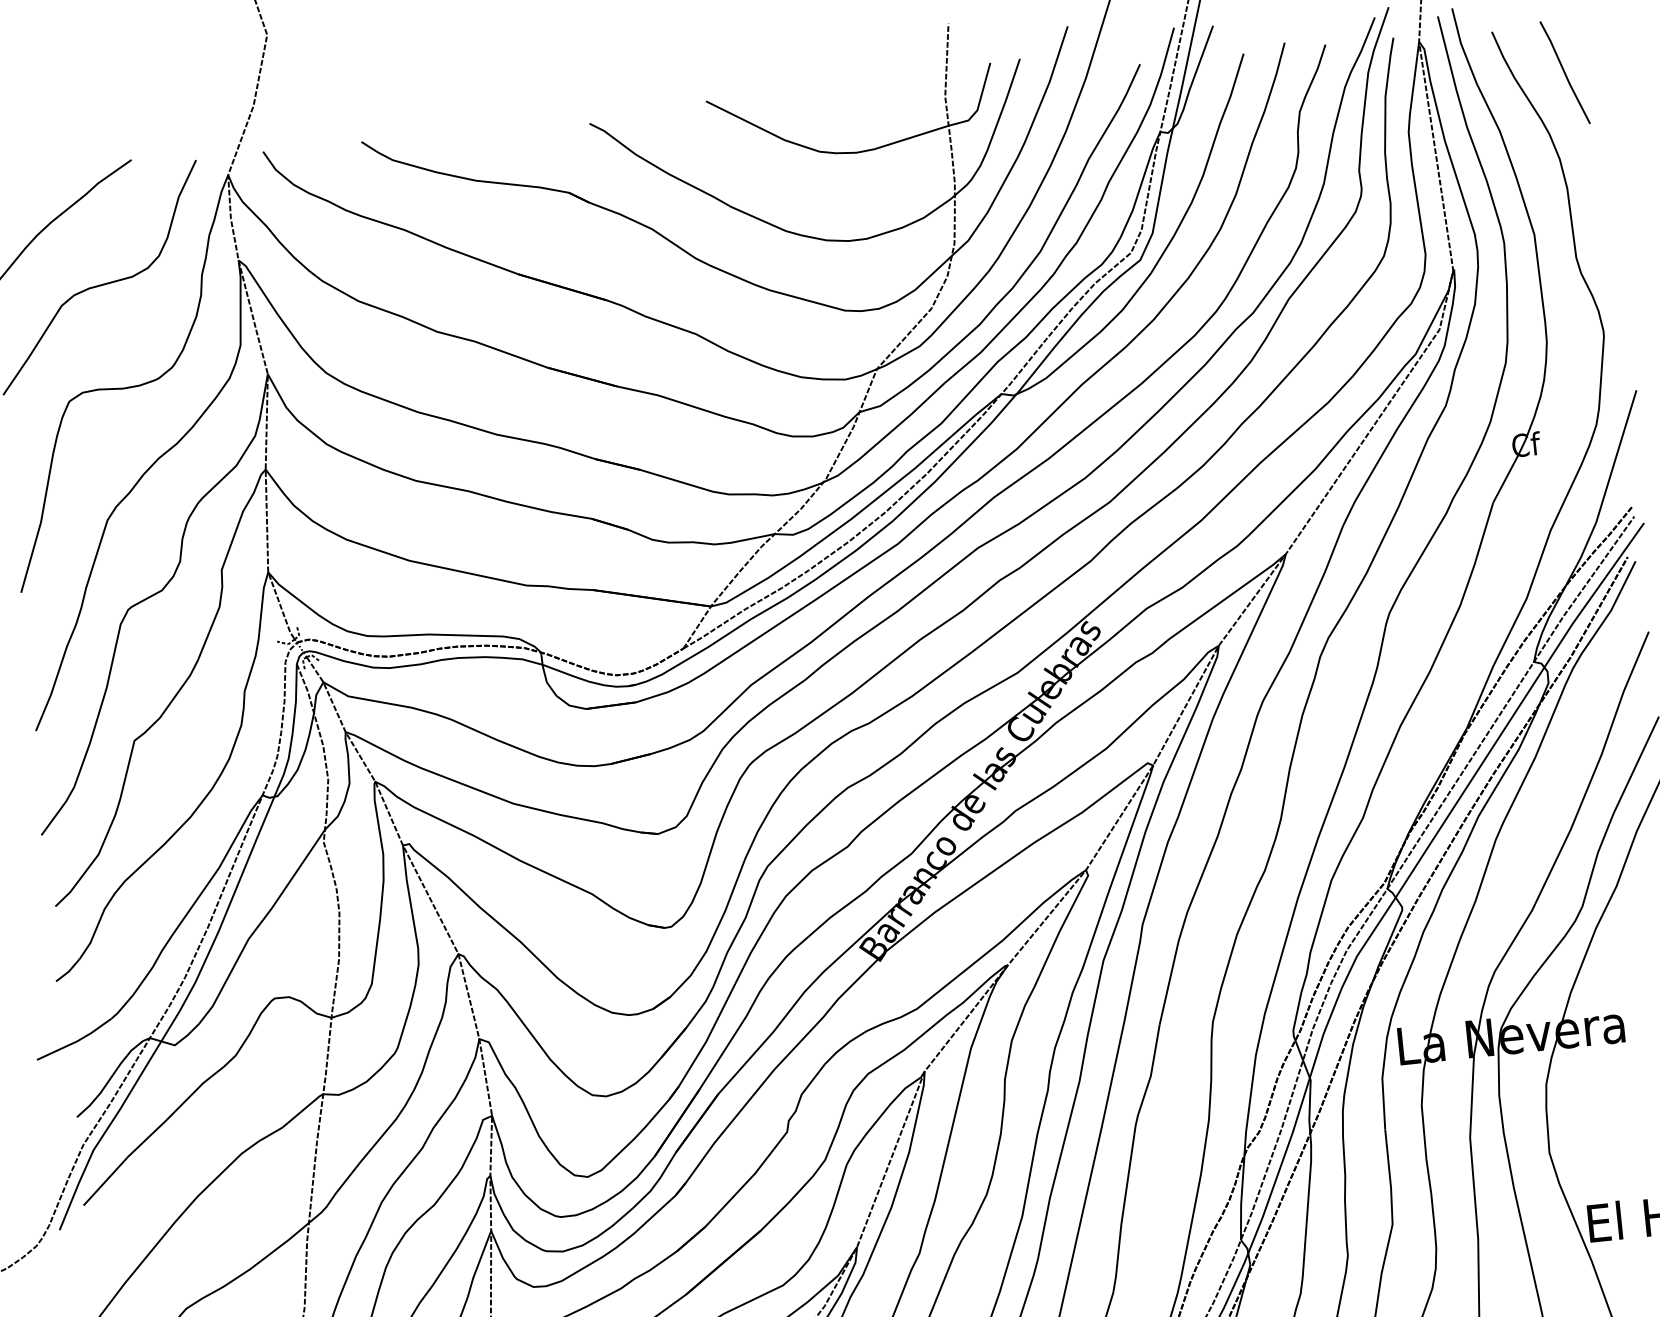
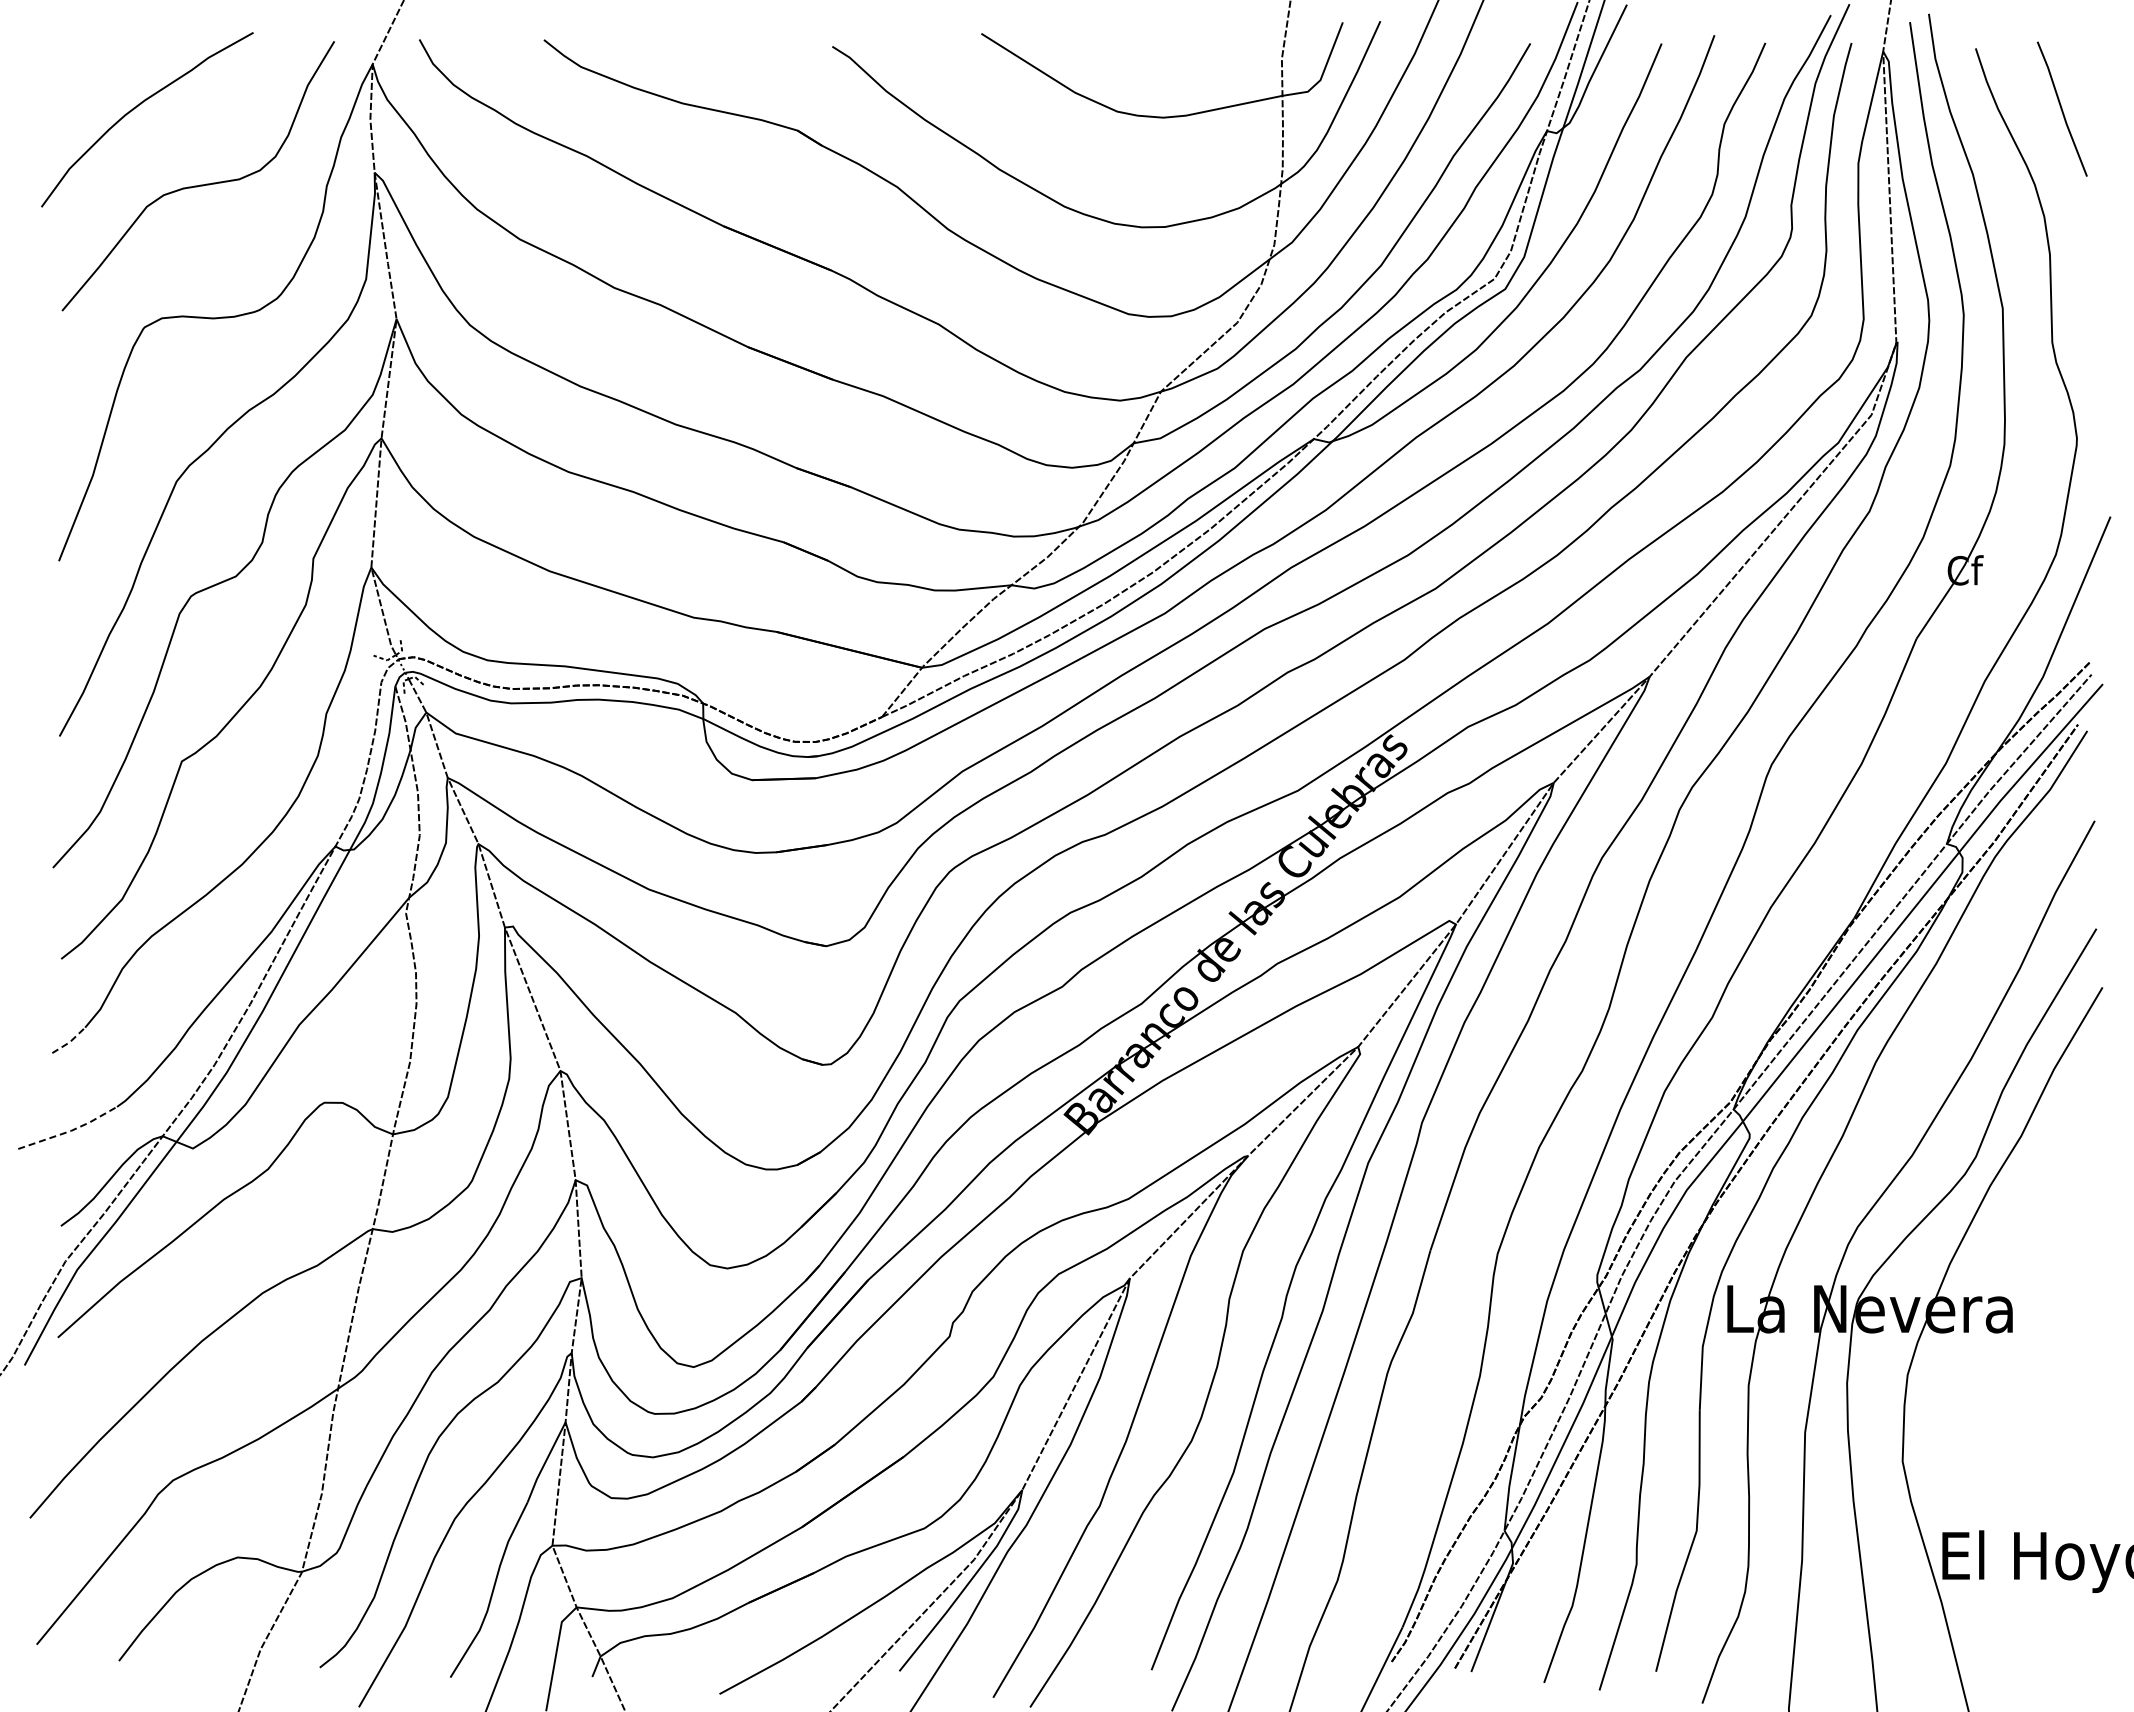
line: (68, 971) -> (69, 1042), solid -> dashed
line: (77, 1040) -> (71, 1130), solid -> dashed

